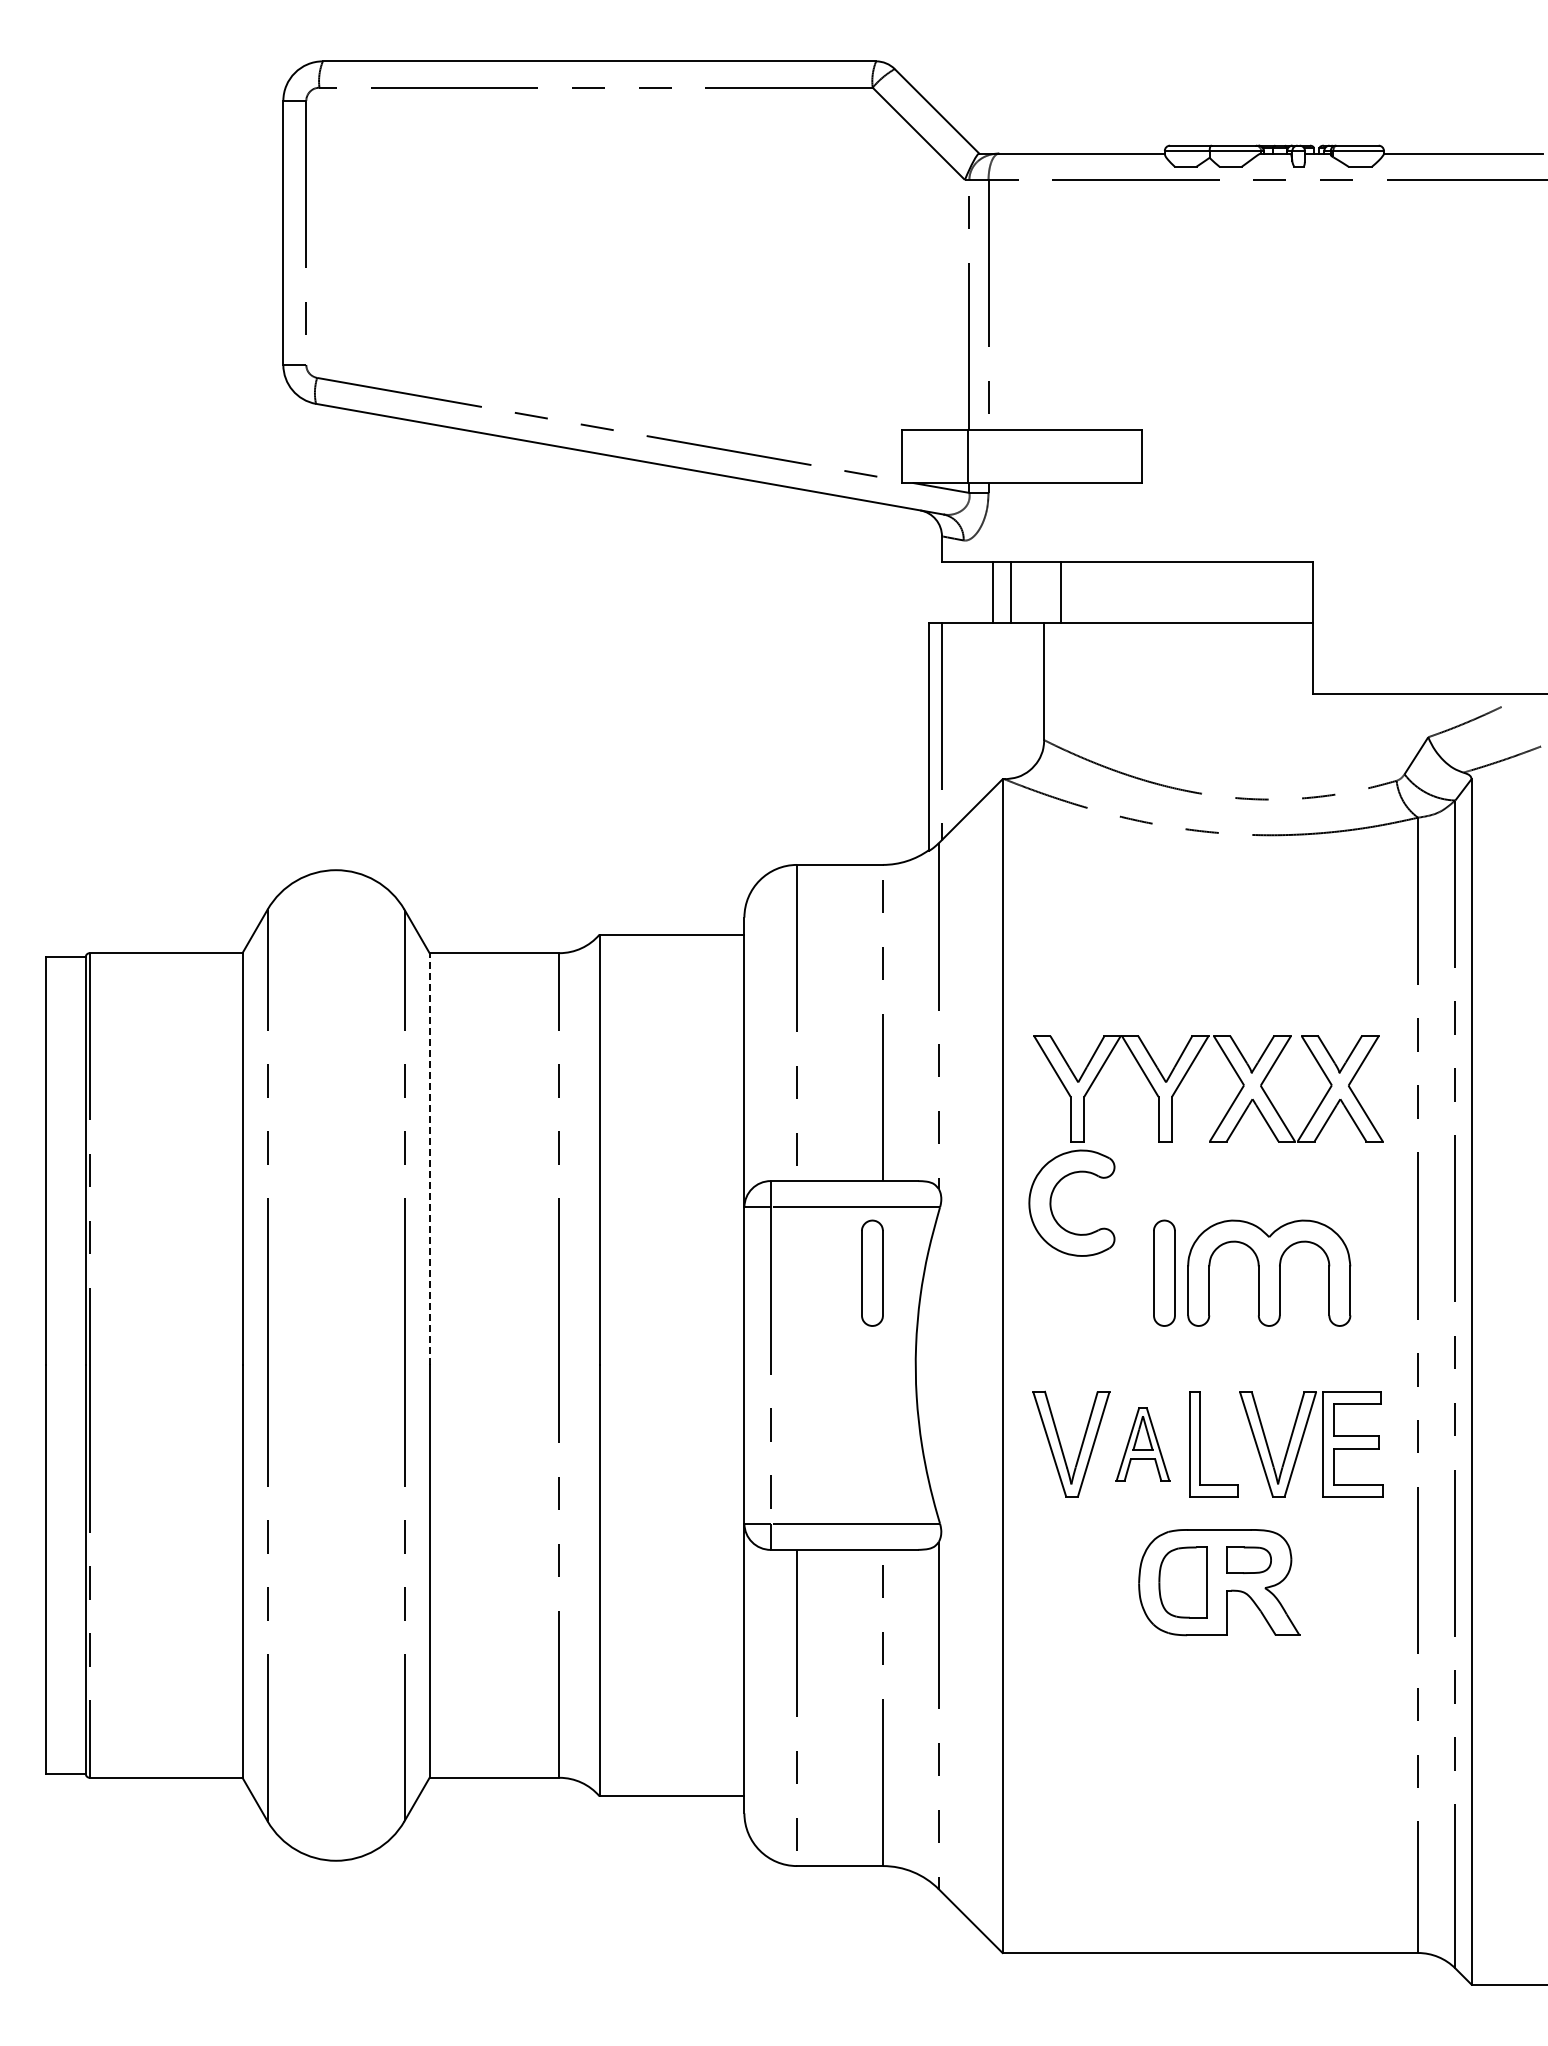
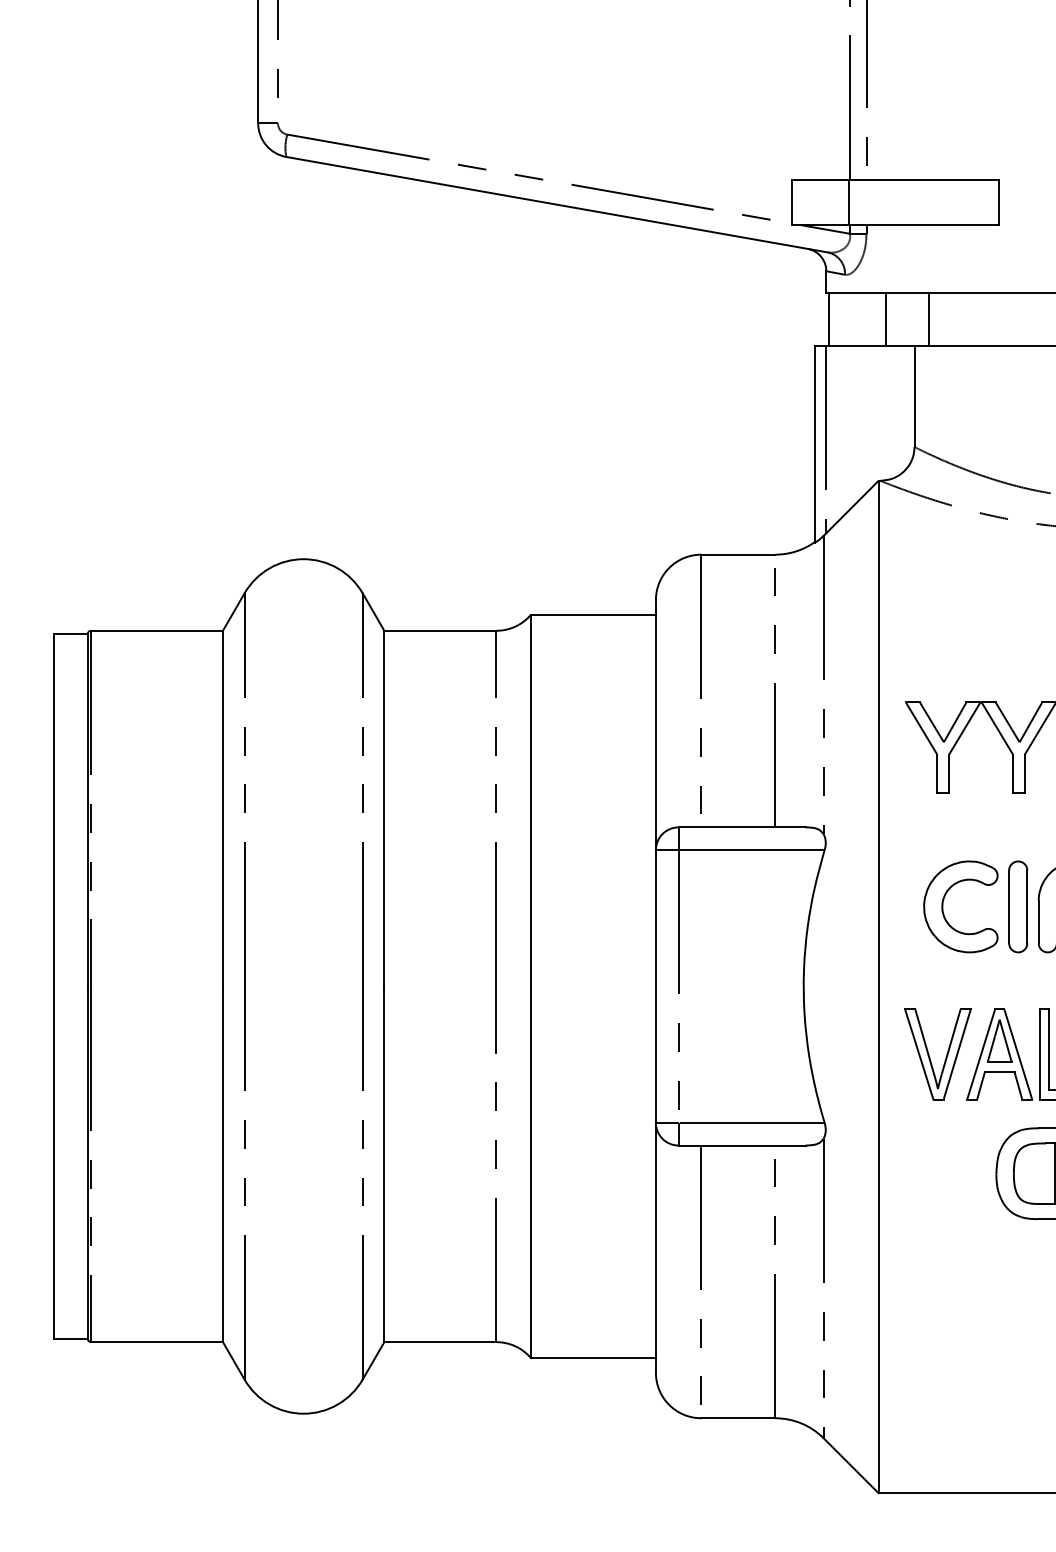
line: (992, 591) -> (828, 318), moved
line: (429, 1158) -> (384, 807), dashed -> solid
part: (1052, 1196) -> (944, 901), moved
part: (872, 1272) -> (766, 906), removed
part: (1142, 1444) -> (999, 1054), size x1.43

